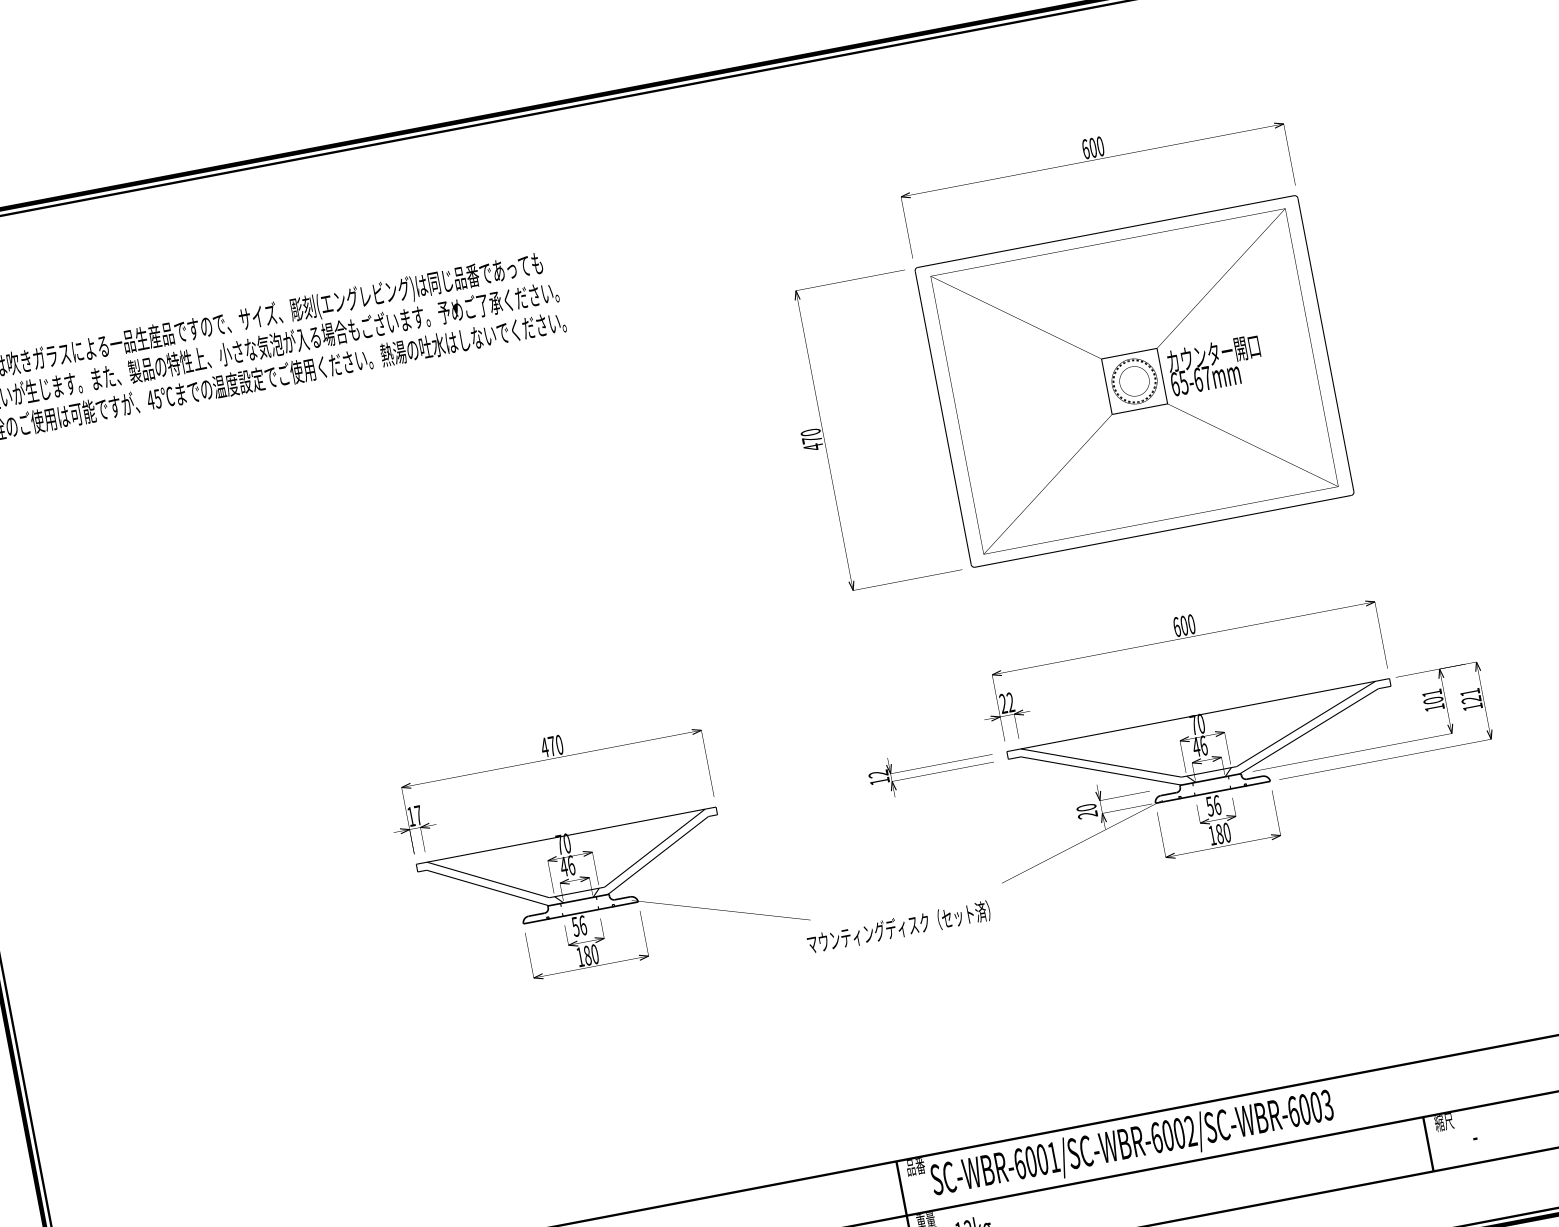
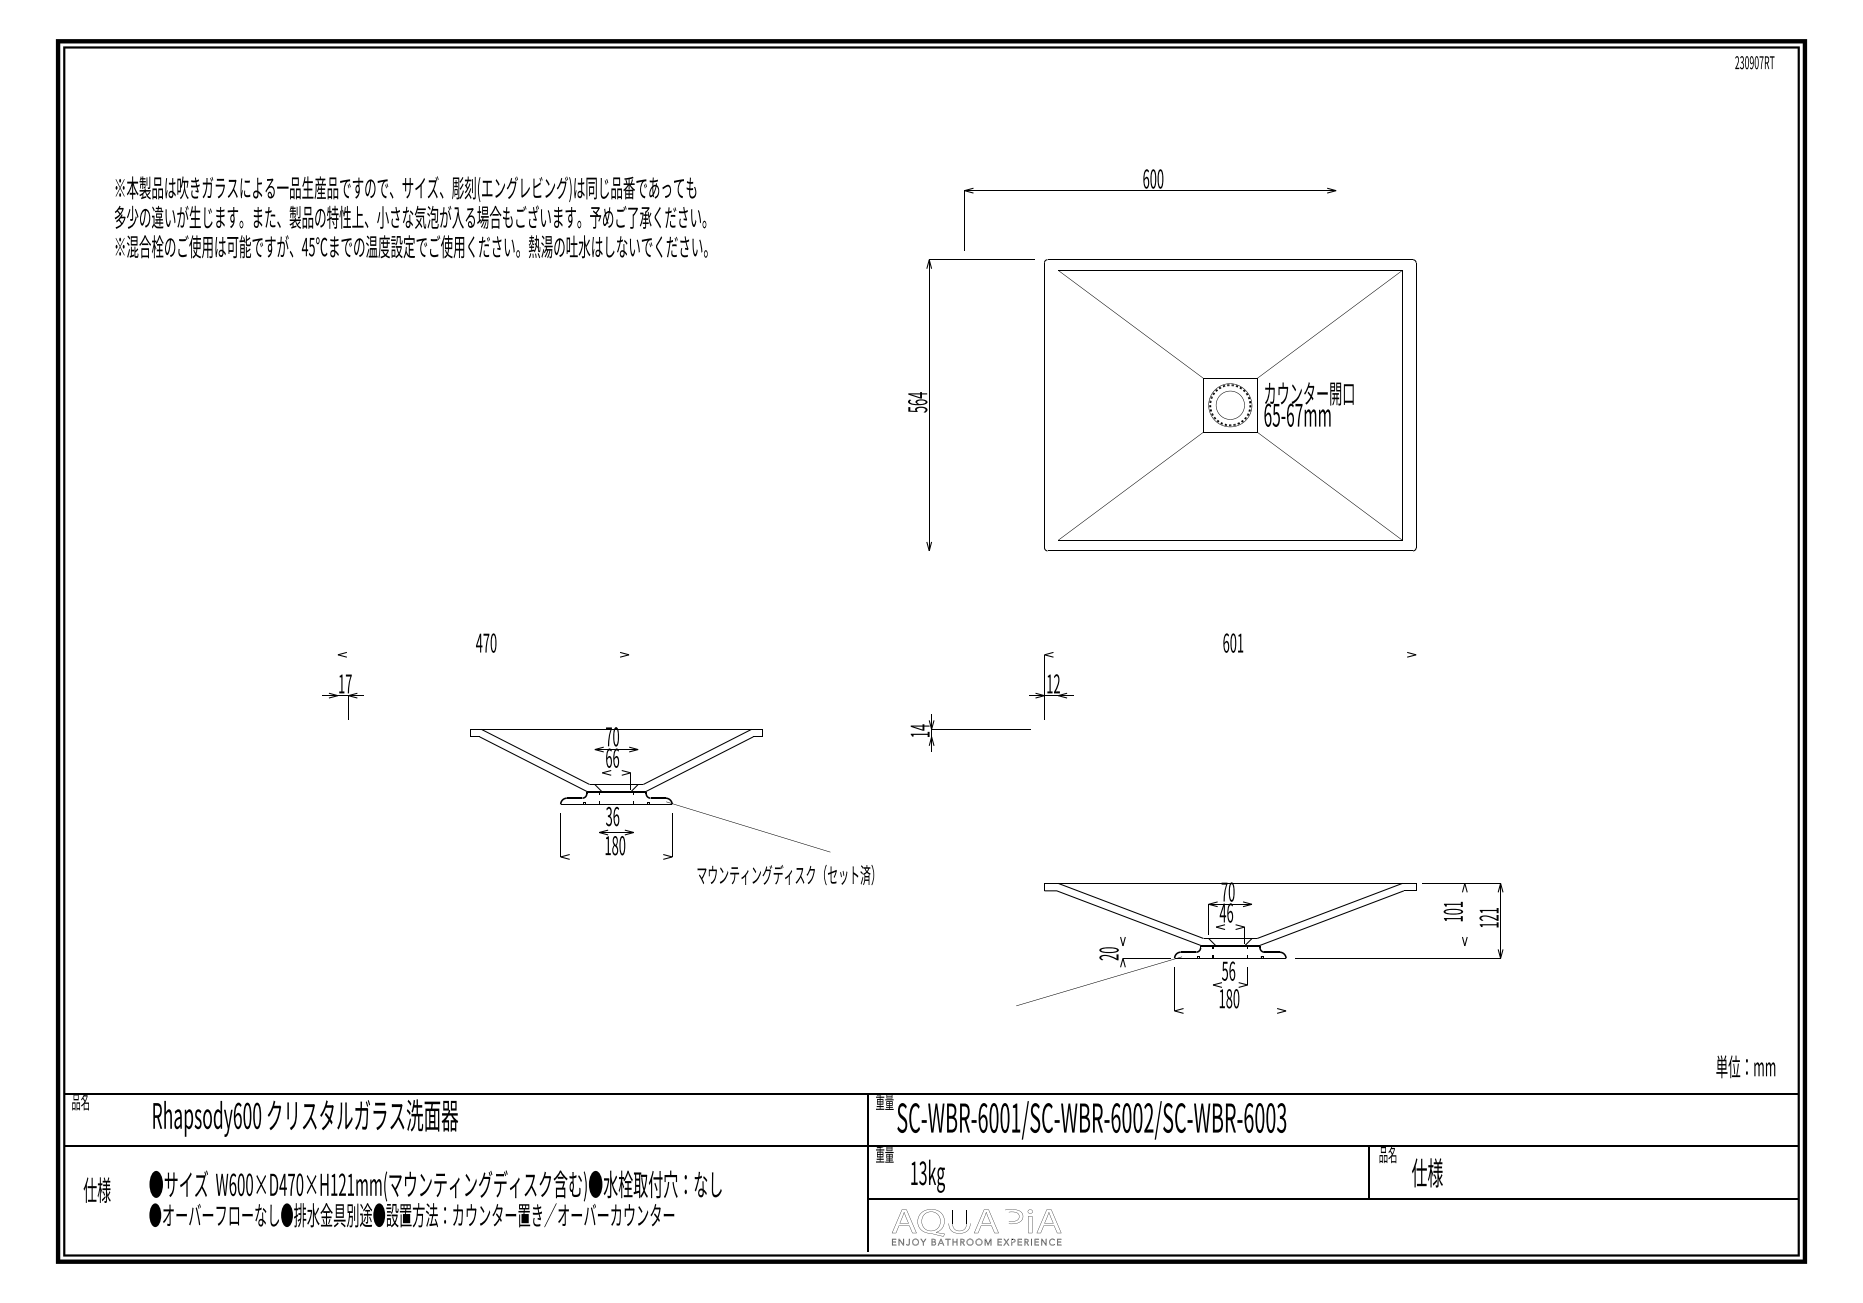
text: (1096, 179) -> (1150, 209), moved
text: (811, 440) -> (917, 402), 470 -> 564
text: (1191, 623) -> (1240, 642), 600 -> 601
text: (1003, 703) -> (1049, 683), 22 -> 12
text: (877, 774) -> (919, 727), 12 -> 14
text: (1240, 775) -> (1259, 947), moved
text: (547, 782) -> (475, 676), moved
text: (563, 866) -> (608, 757), 46 -> 66
text: (574, 925) -> (608, 815), 56 -> 36
text: (898, 927) -> (785, 874), moved
text: (1443, 1123) -> (1387, 1155), 縮尺 -> 品名
text: (1488, 1132) -> (1427, 1172), - -> 仕様
text: (915, 1167) -> (884, 1102), 品番 -> 重量

